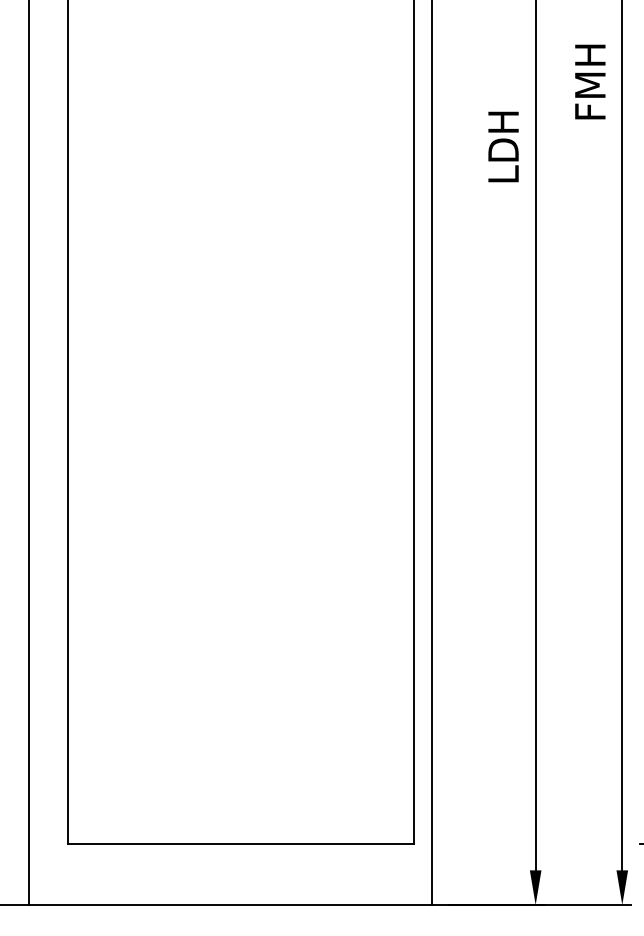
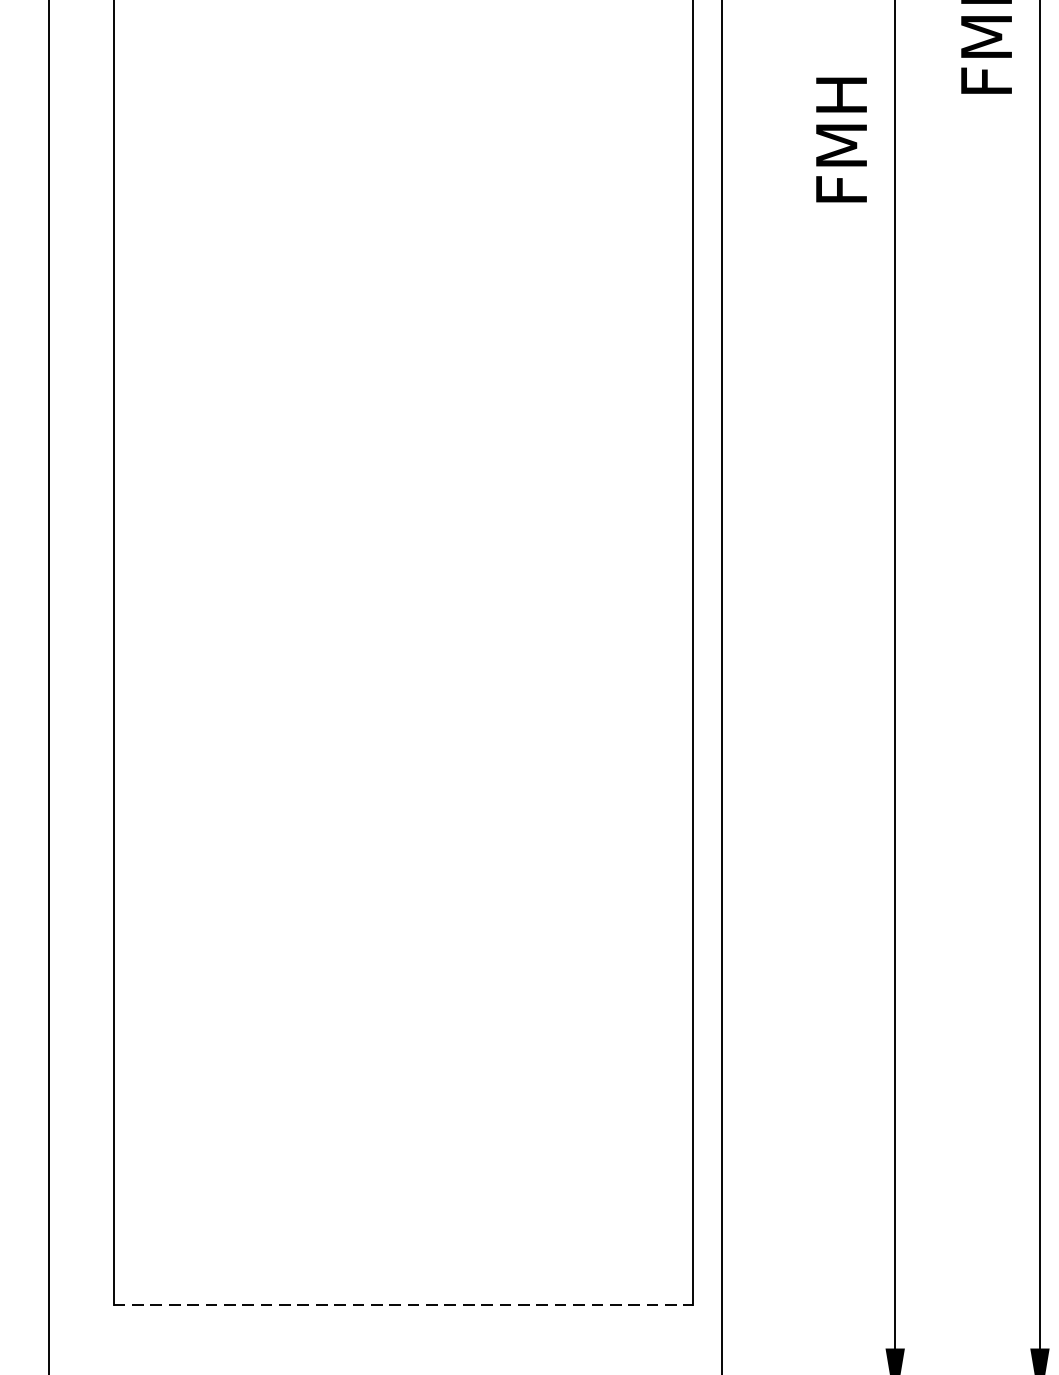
text: (503, 146) -> (841, 139), LDH -> FMH
line: (241, 844) -> (403, 1305), solid -> dashed

